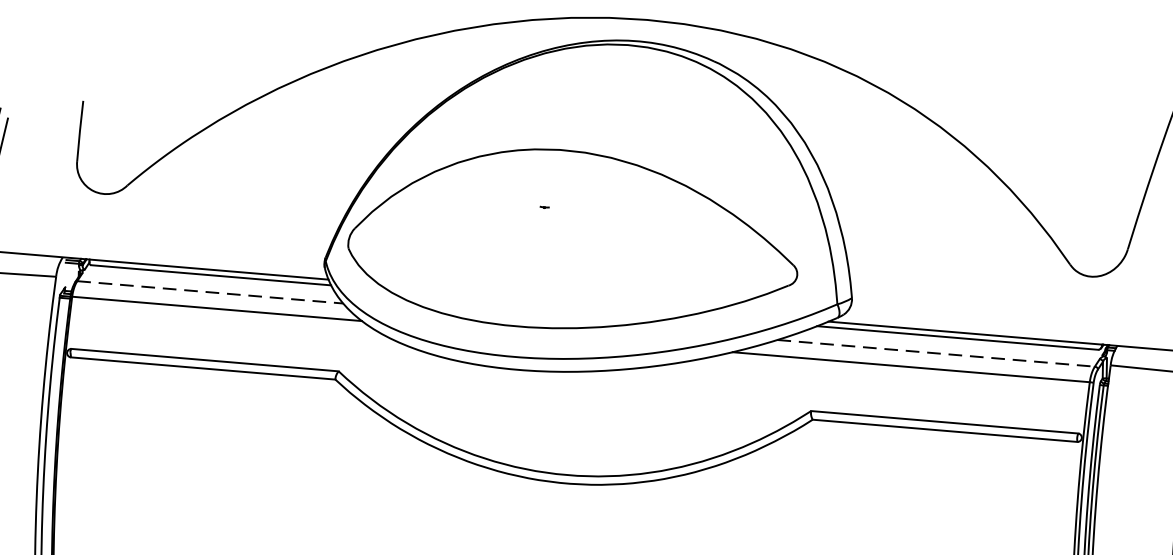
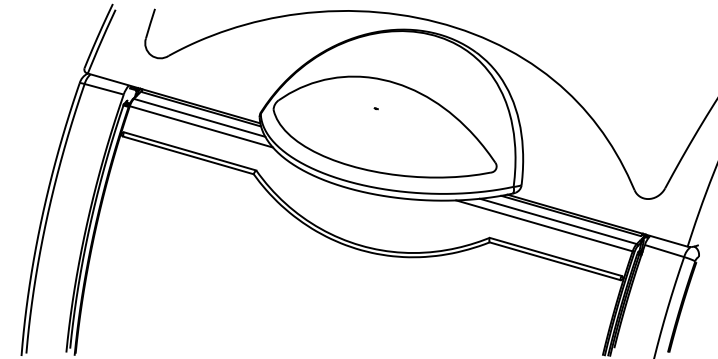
line: (212, 293) -> (200, 118), dashed -> solid
line: (936, 353) -> (558, 221), dashed -> solid

